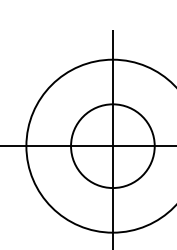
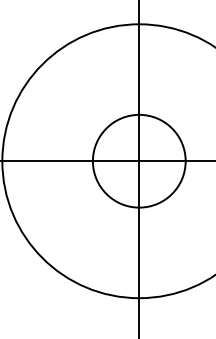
circle: (112, 146) -> (138, 161), size x0.7

